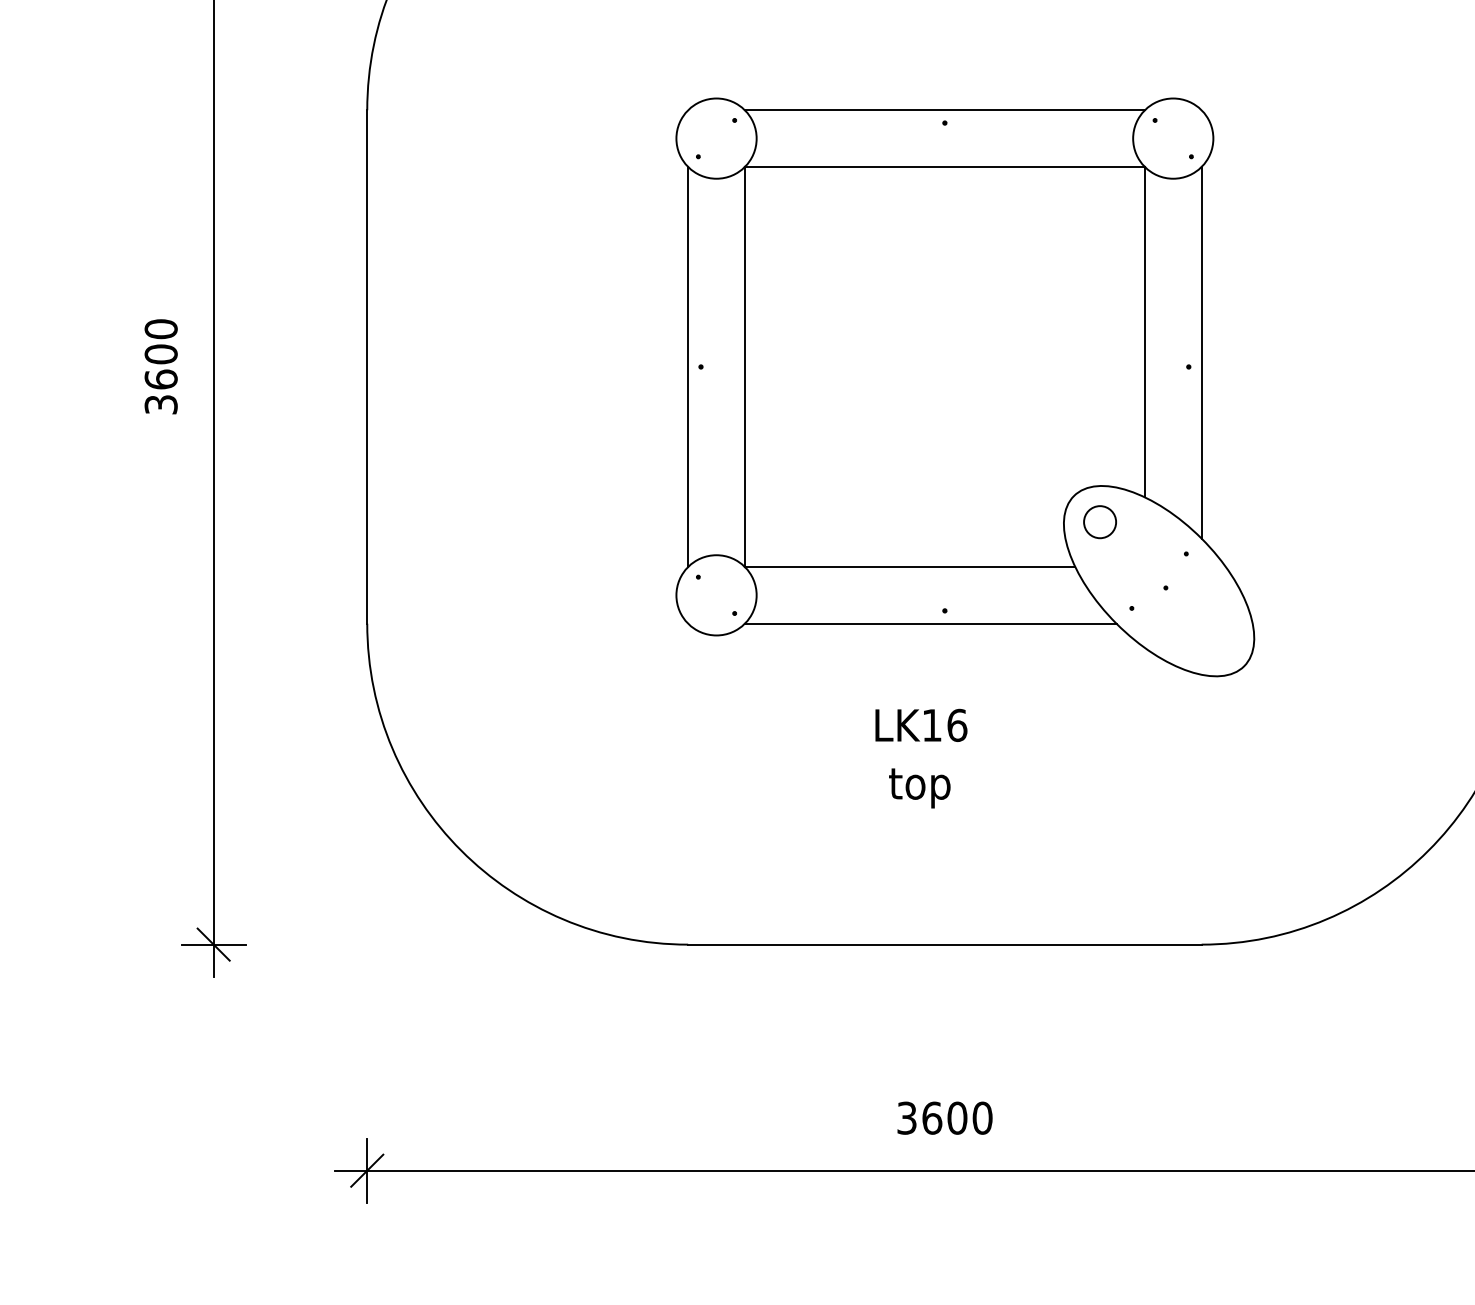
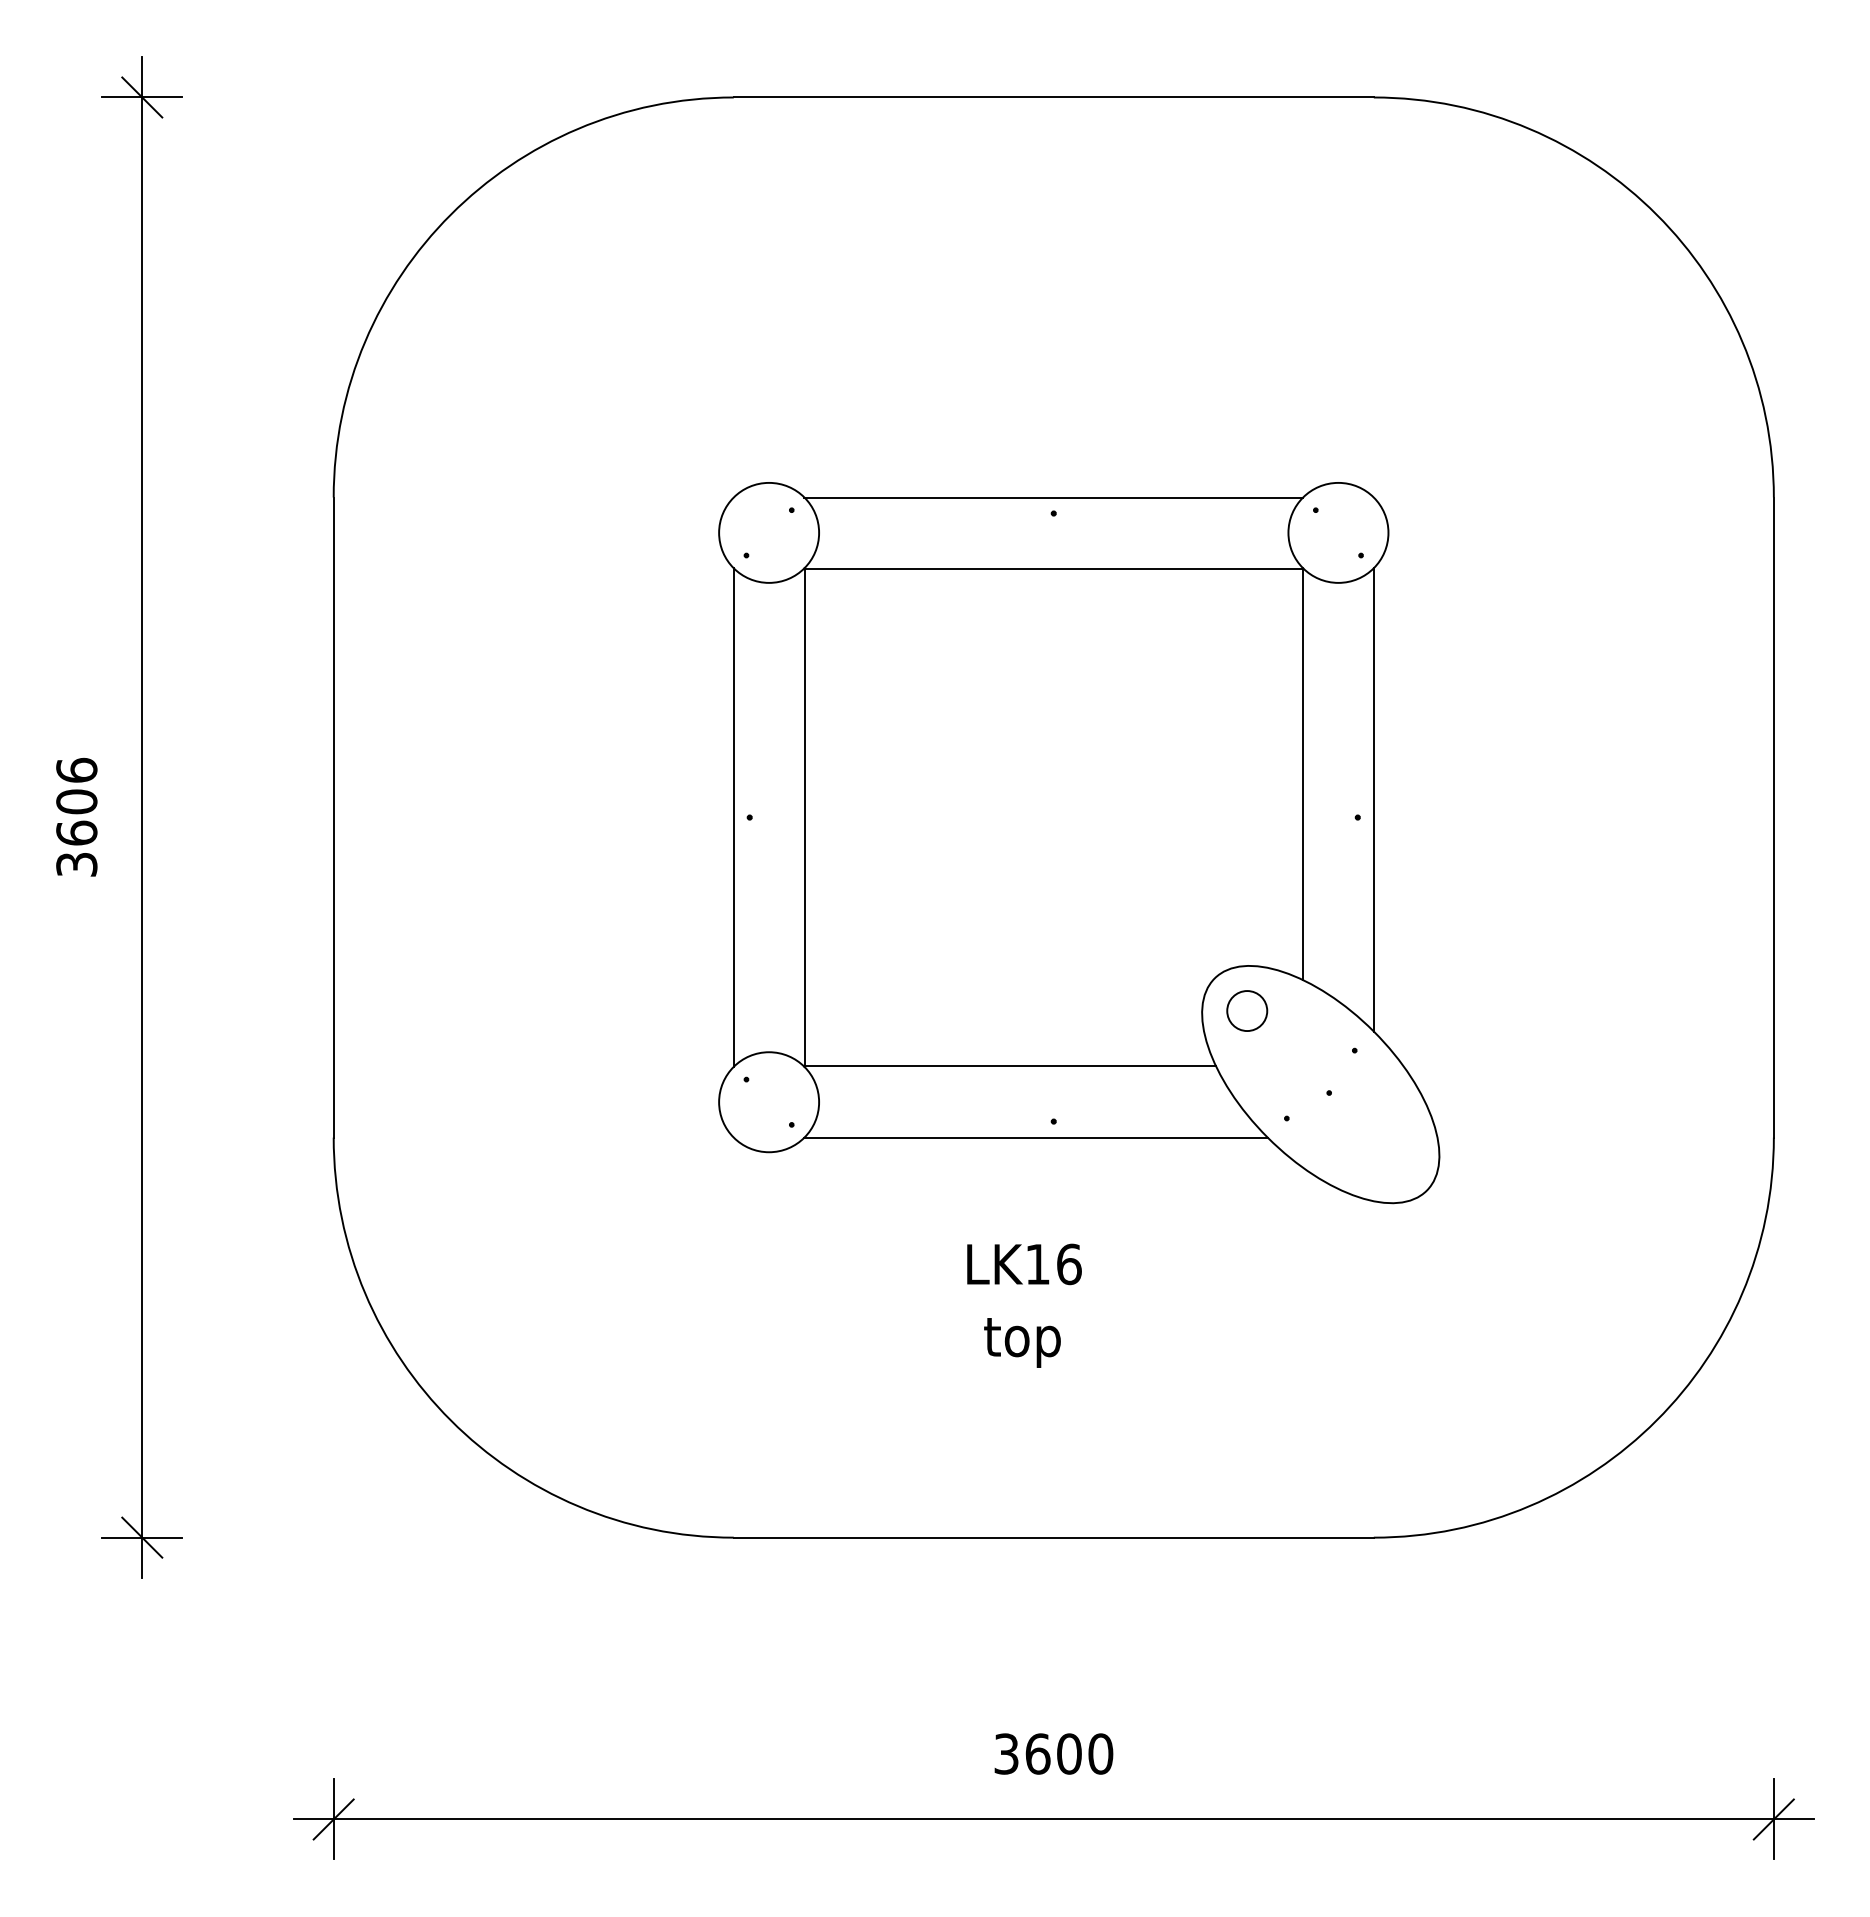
text: (160, 328) -> (76, 769), 3600 -> 3606

